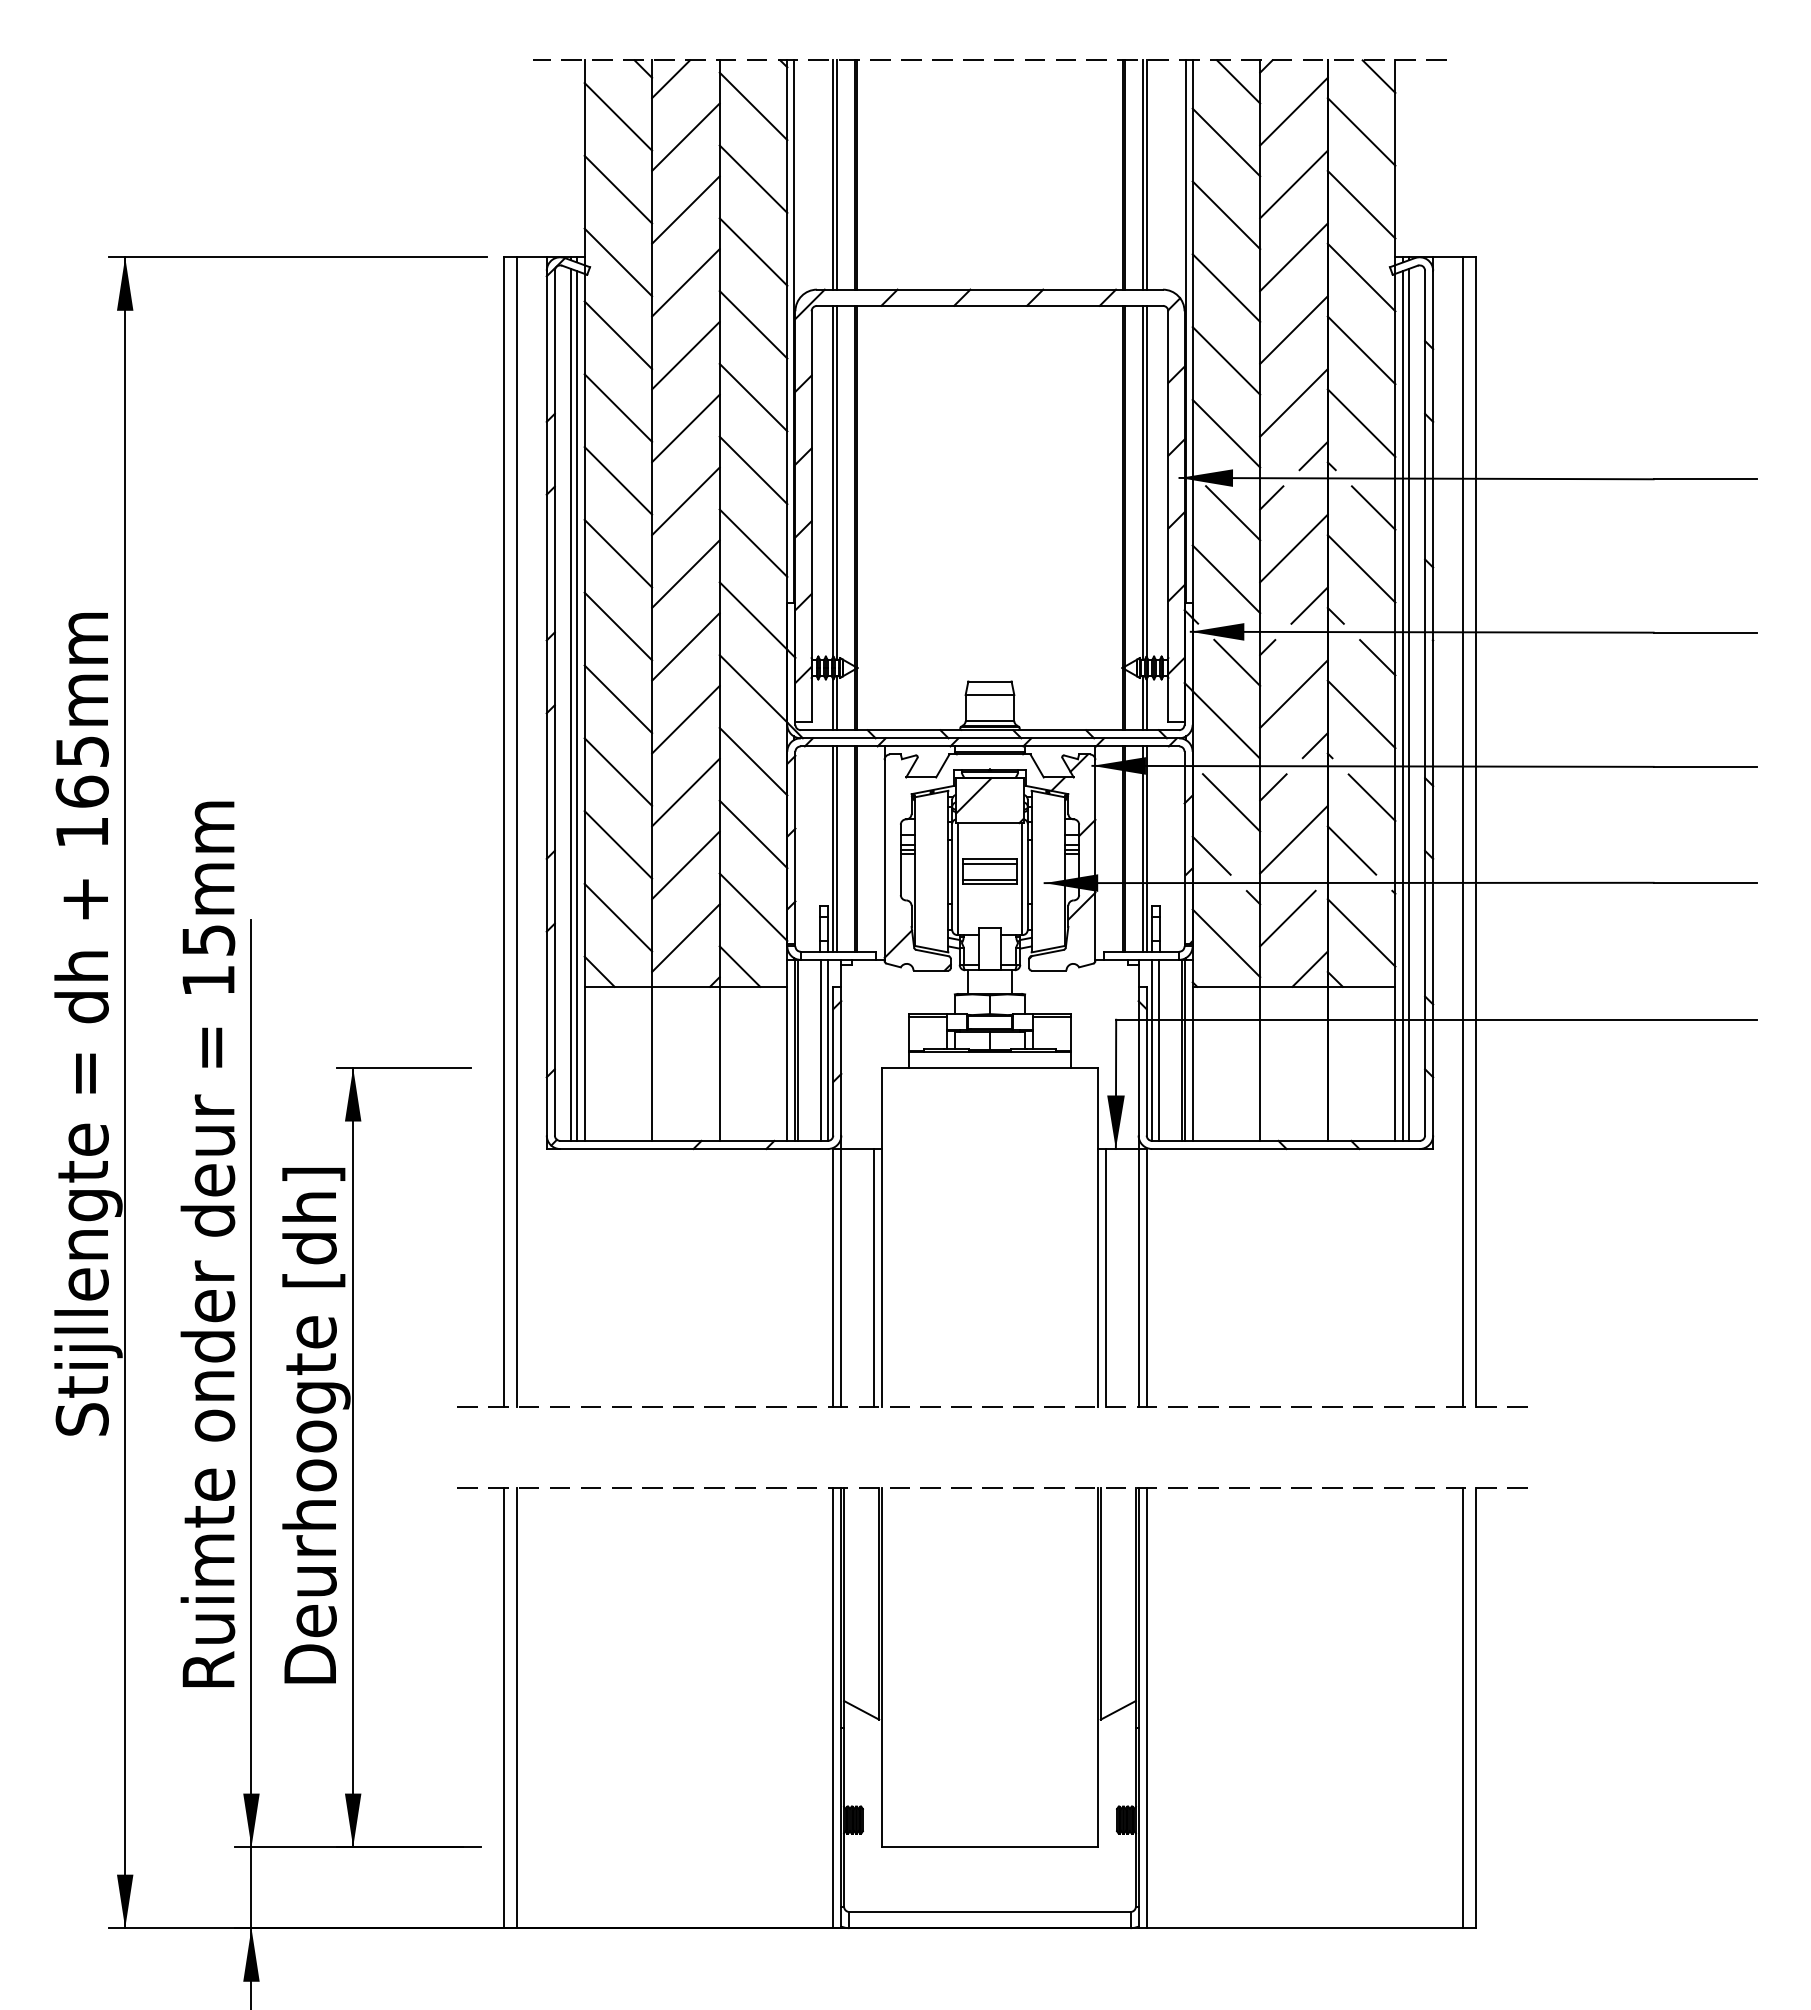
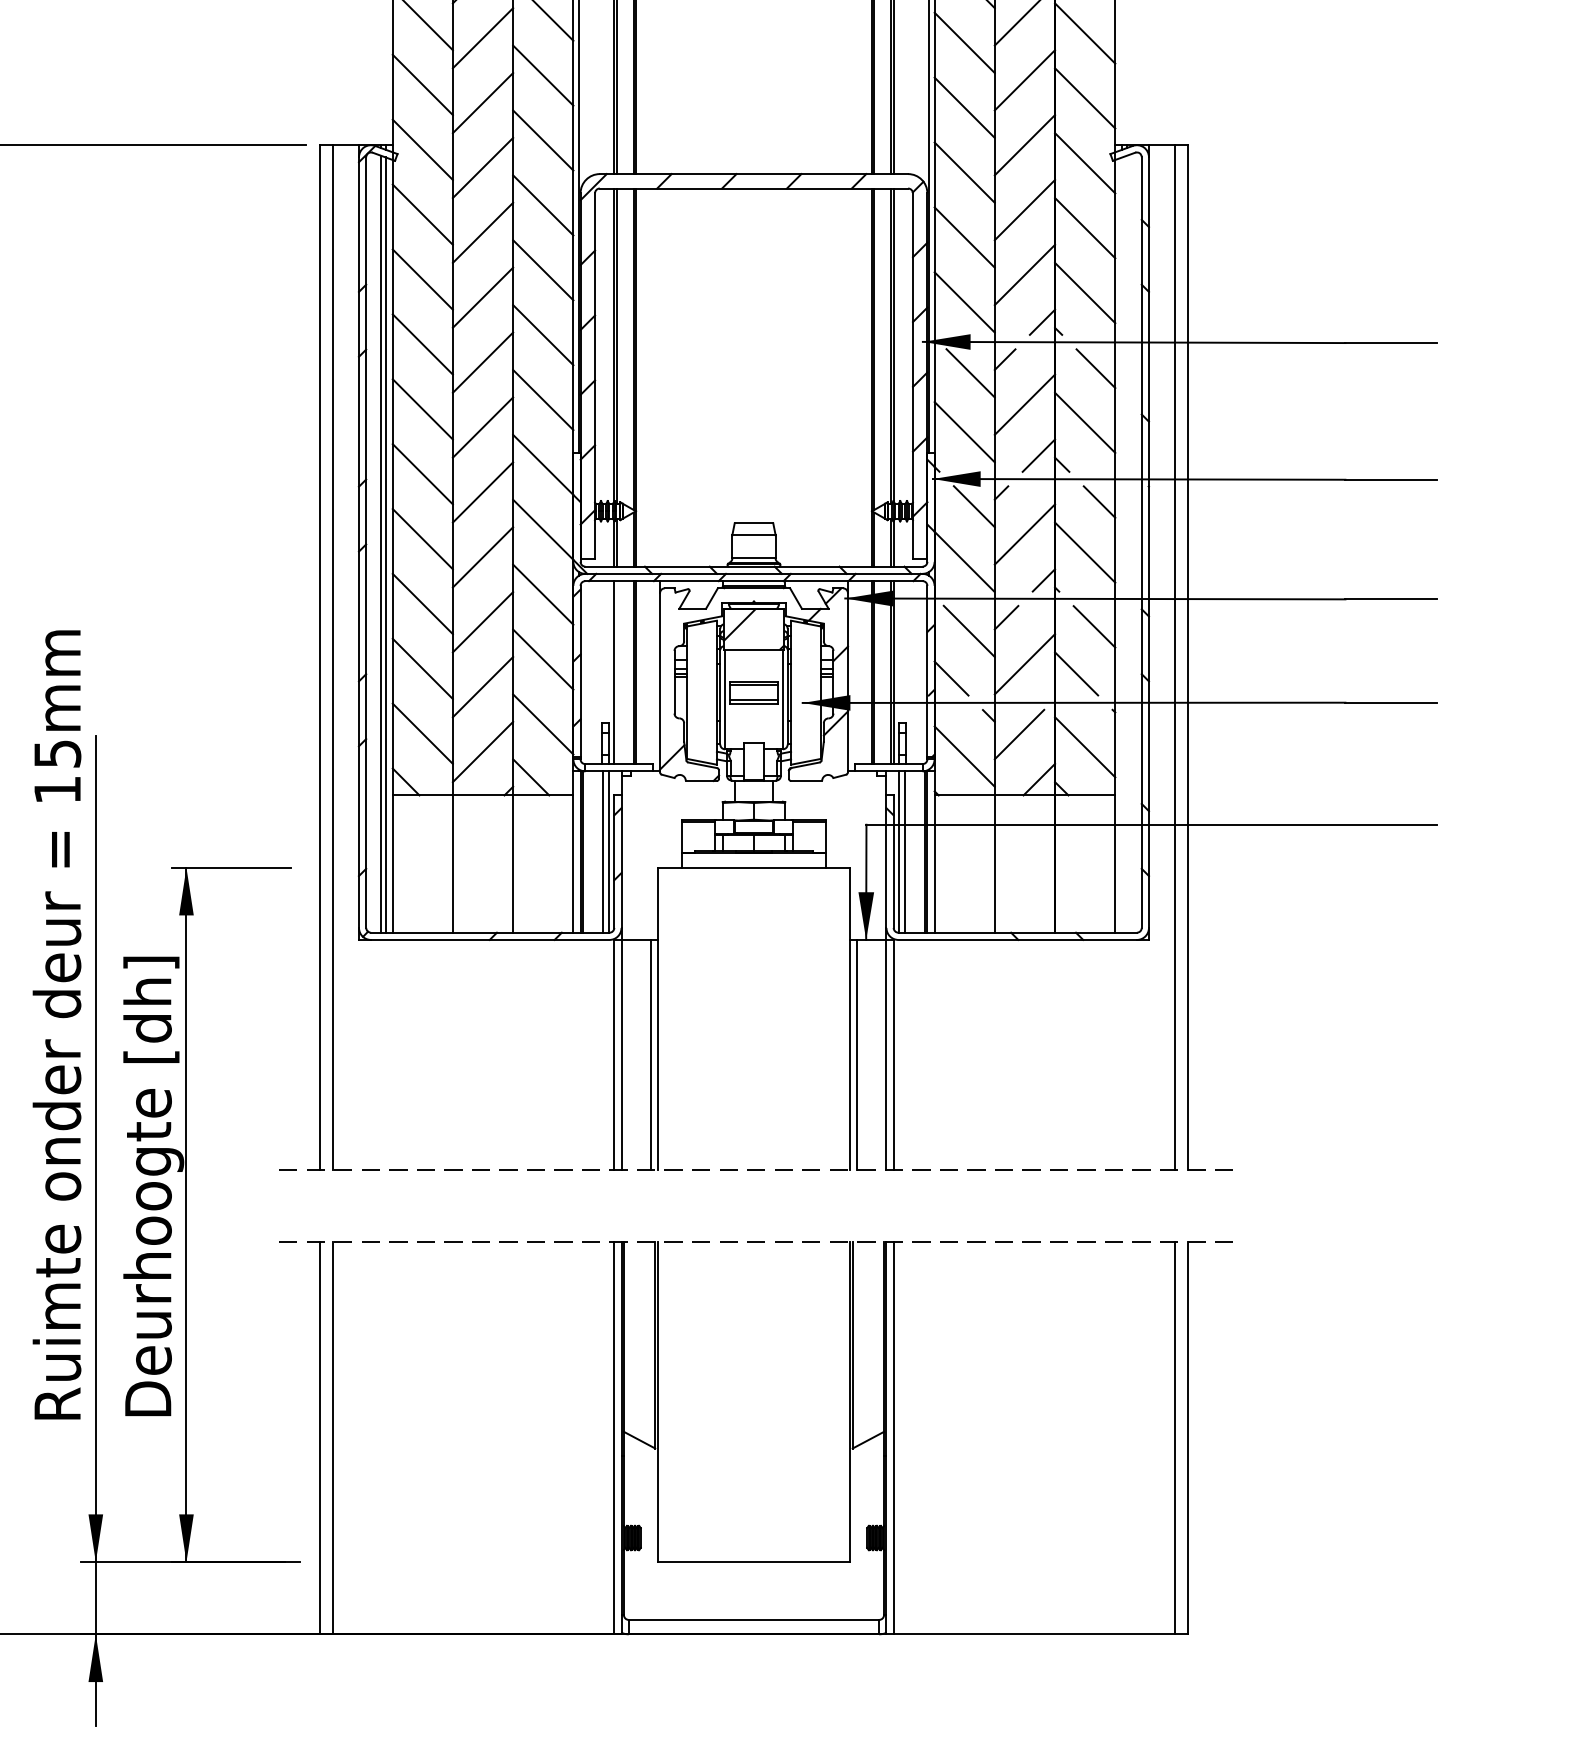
line: (1408, 704) -> (1126, 543), removed
line: (1403, 705) -> (1122, 544), removed
line: (836, 848) -> (617, 672), removed

